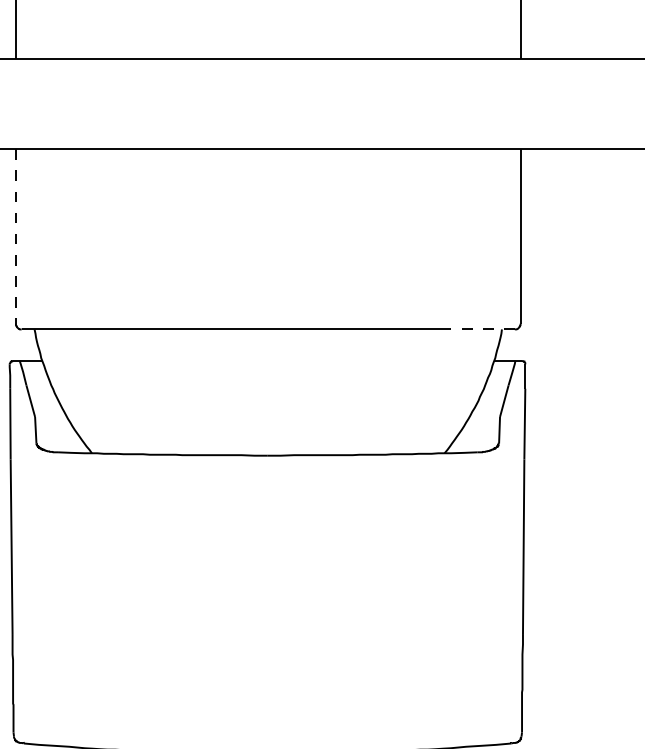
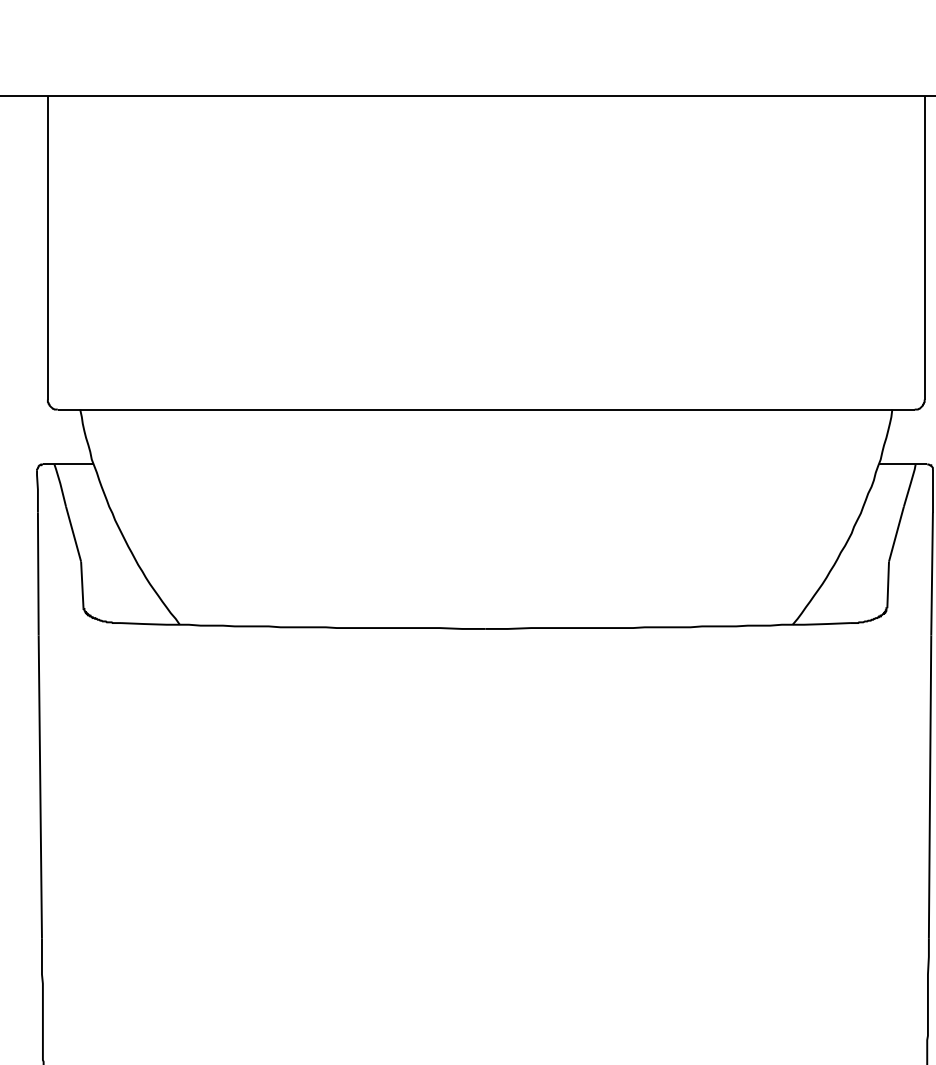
line: (15, 236) -> (47, 248), dashed -> solid
line: (482, 329) -> (858, 409), dashed -> solid

